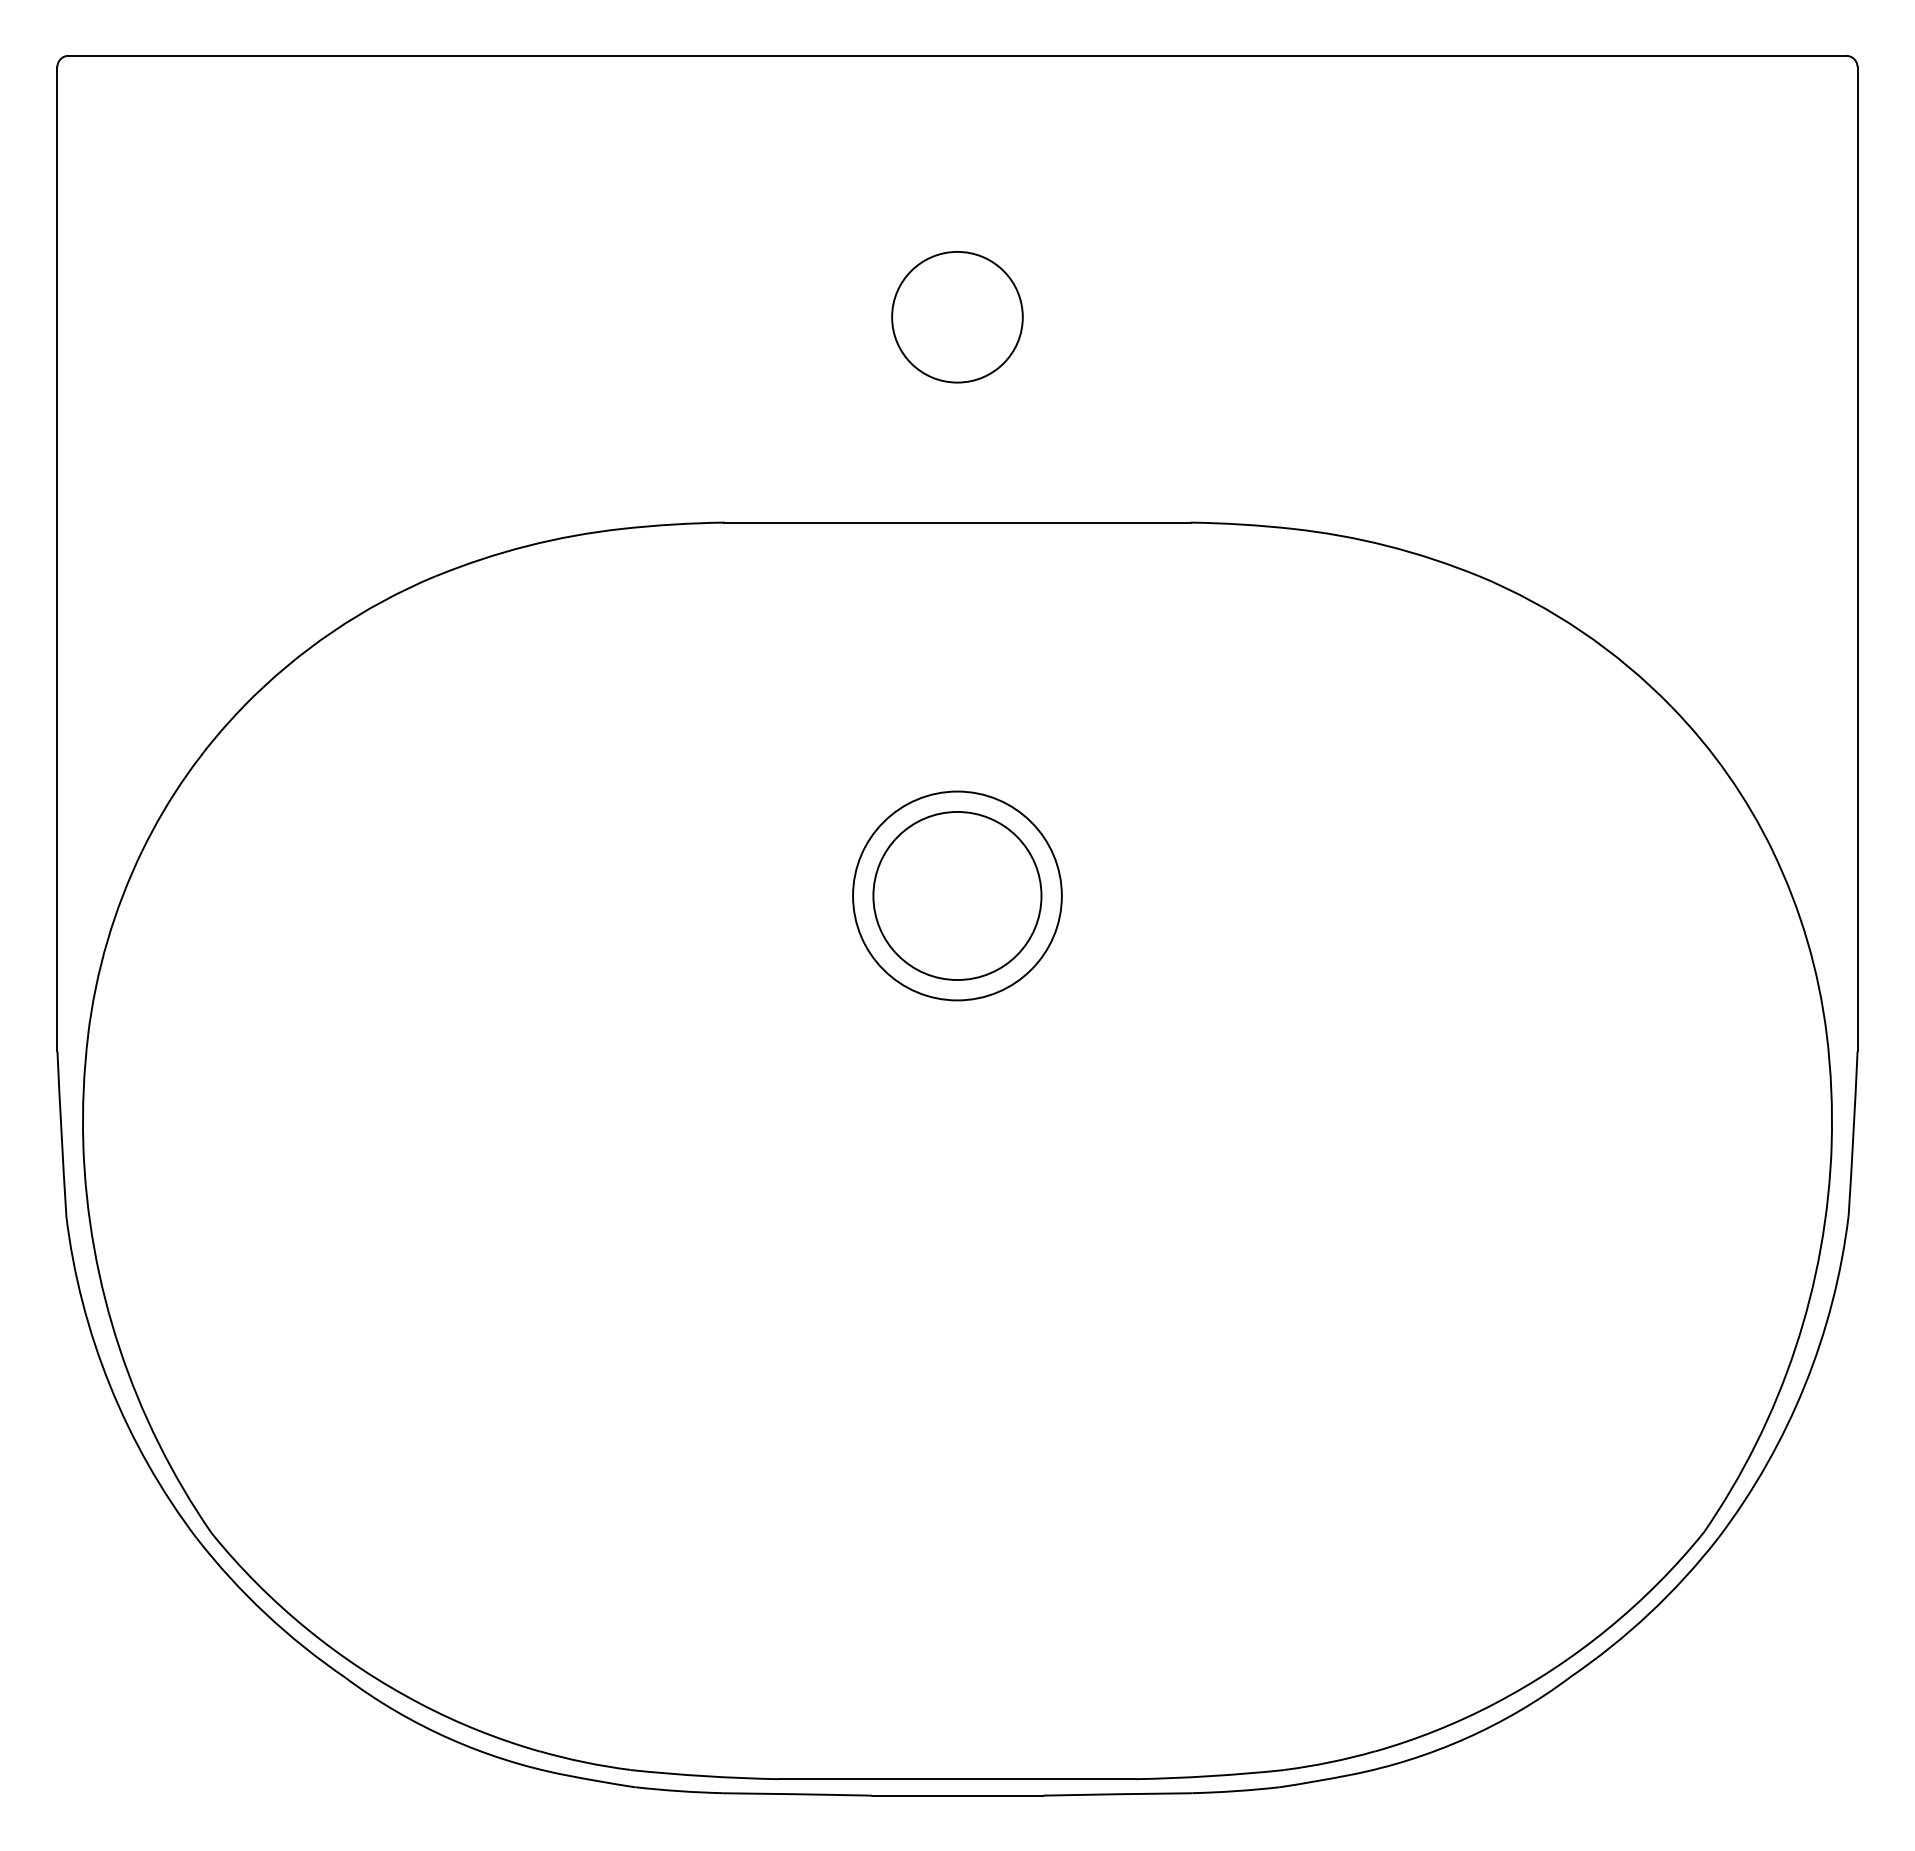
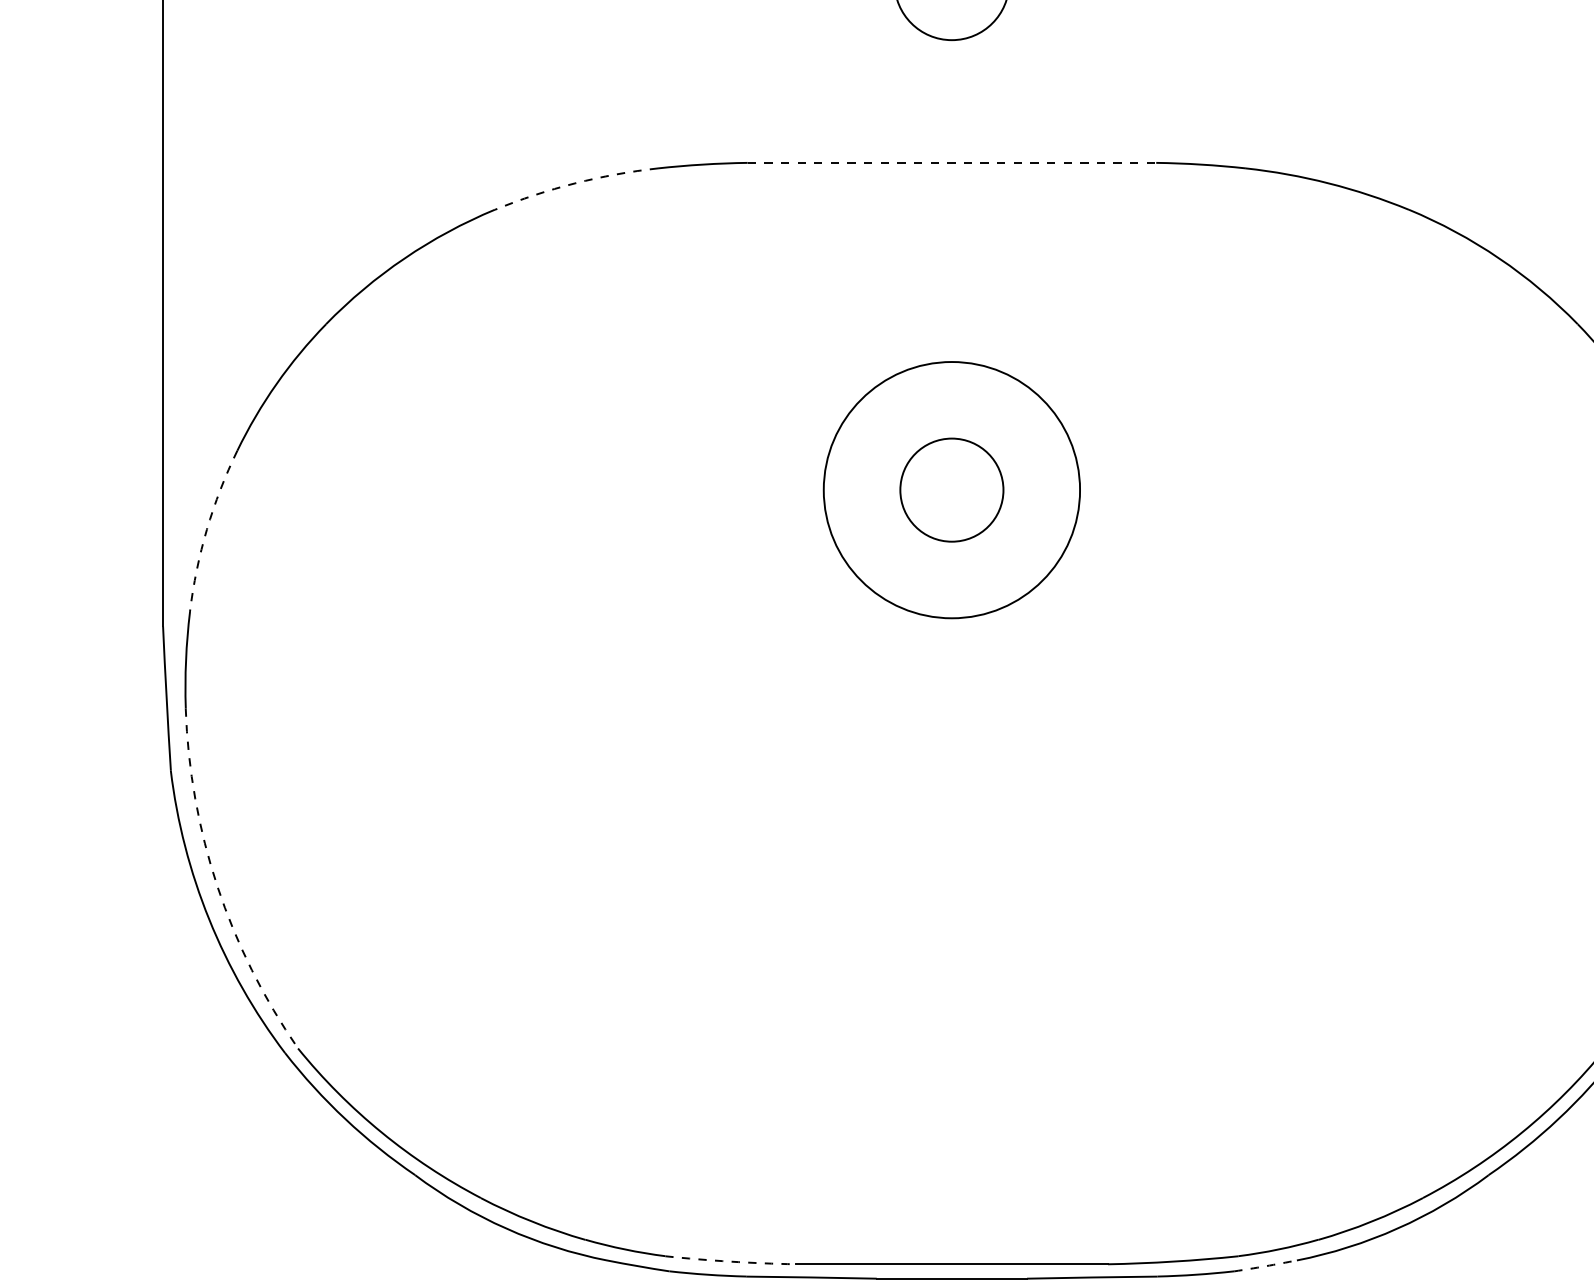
line: (957, 522) -> (951, 162), solid -> dashed
arc: (527, 546) -> (575, 183), solid -> dashed
circle: (957, 895) -> (951, 489), size x0.7
circle: (957, 895) -> (951, 489), size x1.4
arc: (107, 940) -> (206, 529), solid -> dashed
arc: (119, 1348) -> (217, 886), solid -> dashed
arc: (704, 1776) -> (730, 1261), solid -> dashed
arc: (1315, 1781) -> (1265, 1266), solid -> dashed

